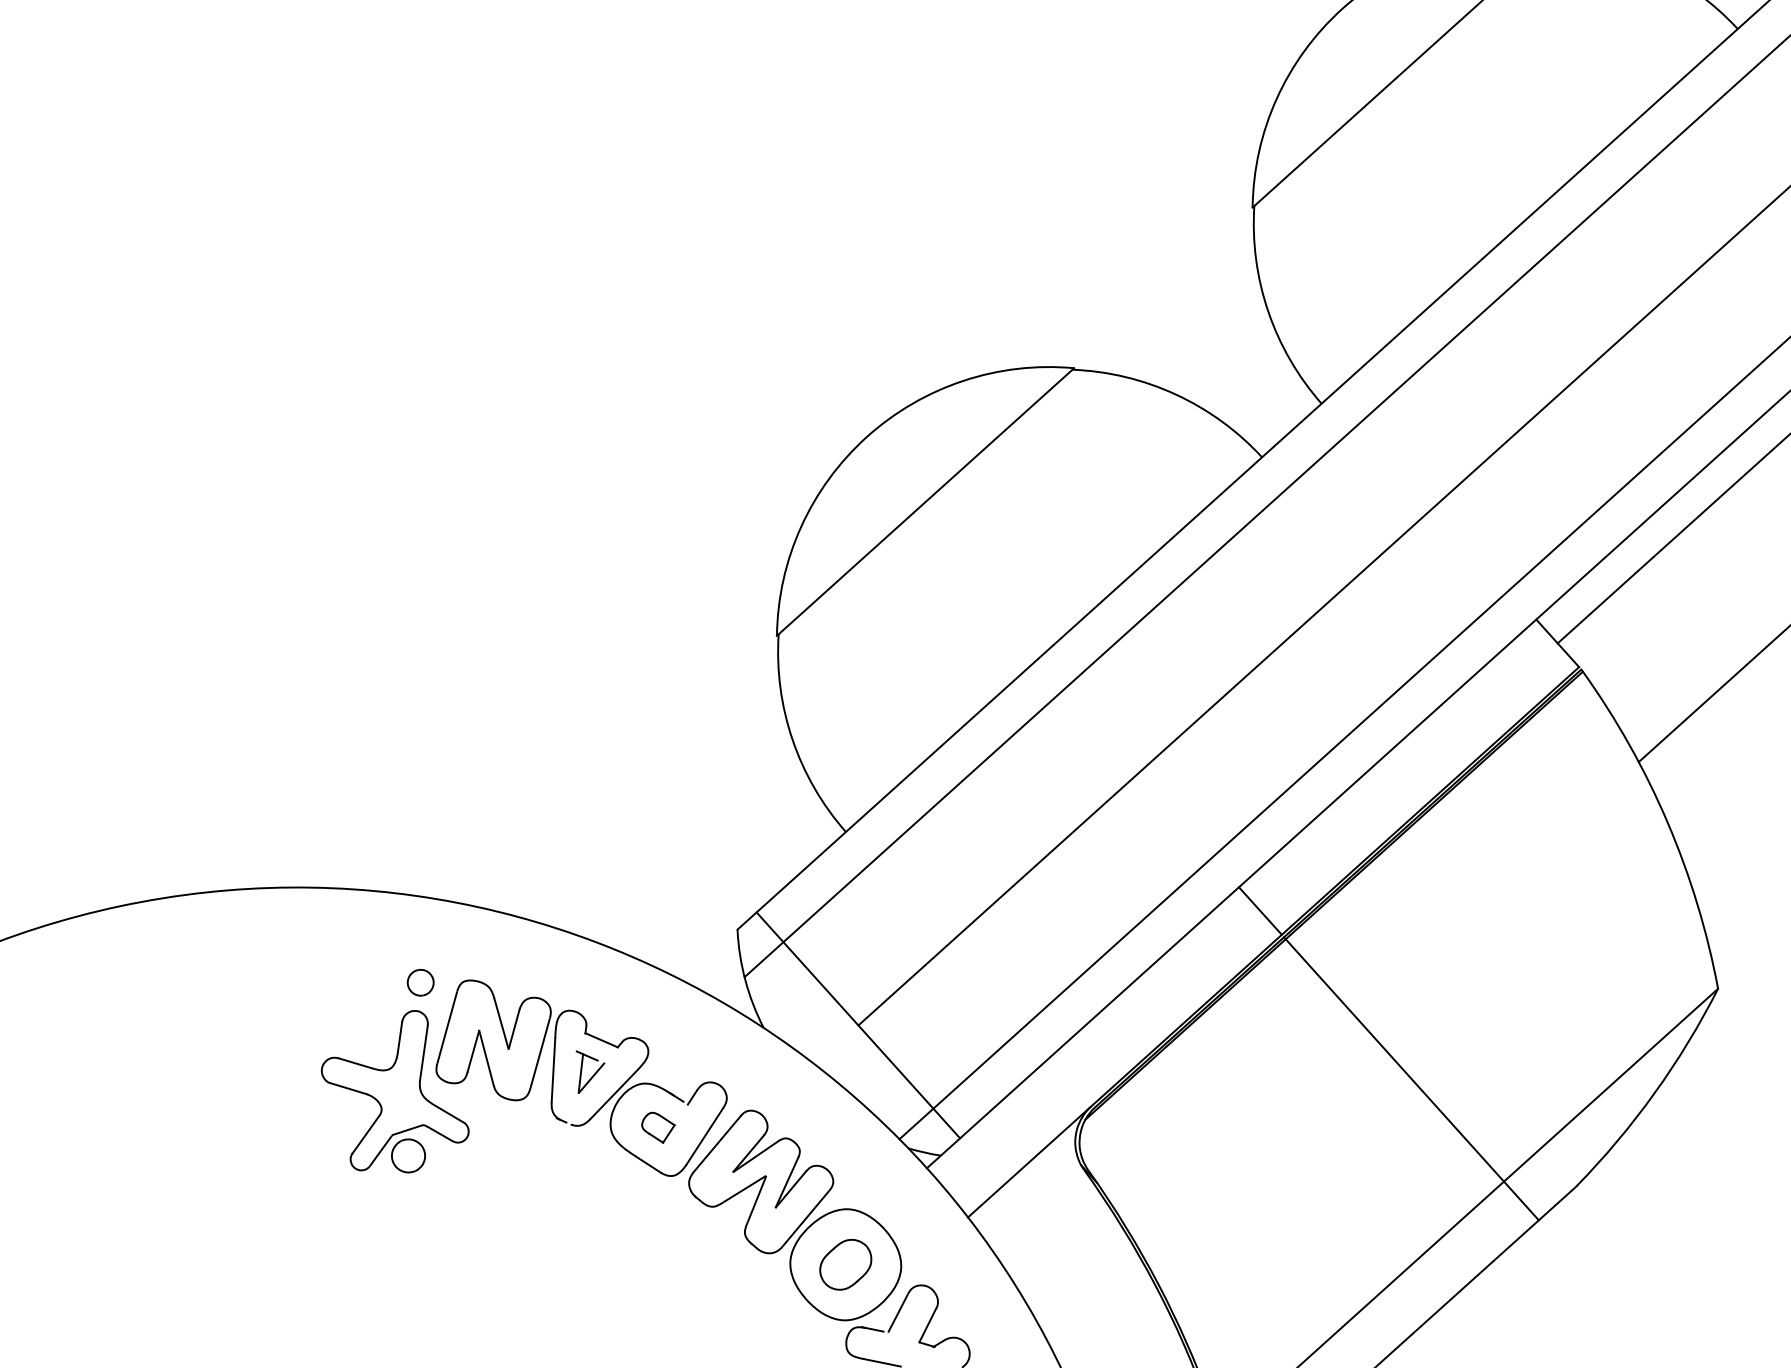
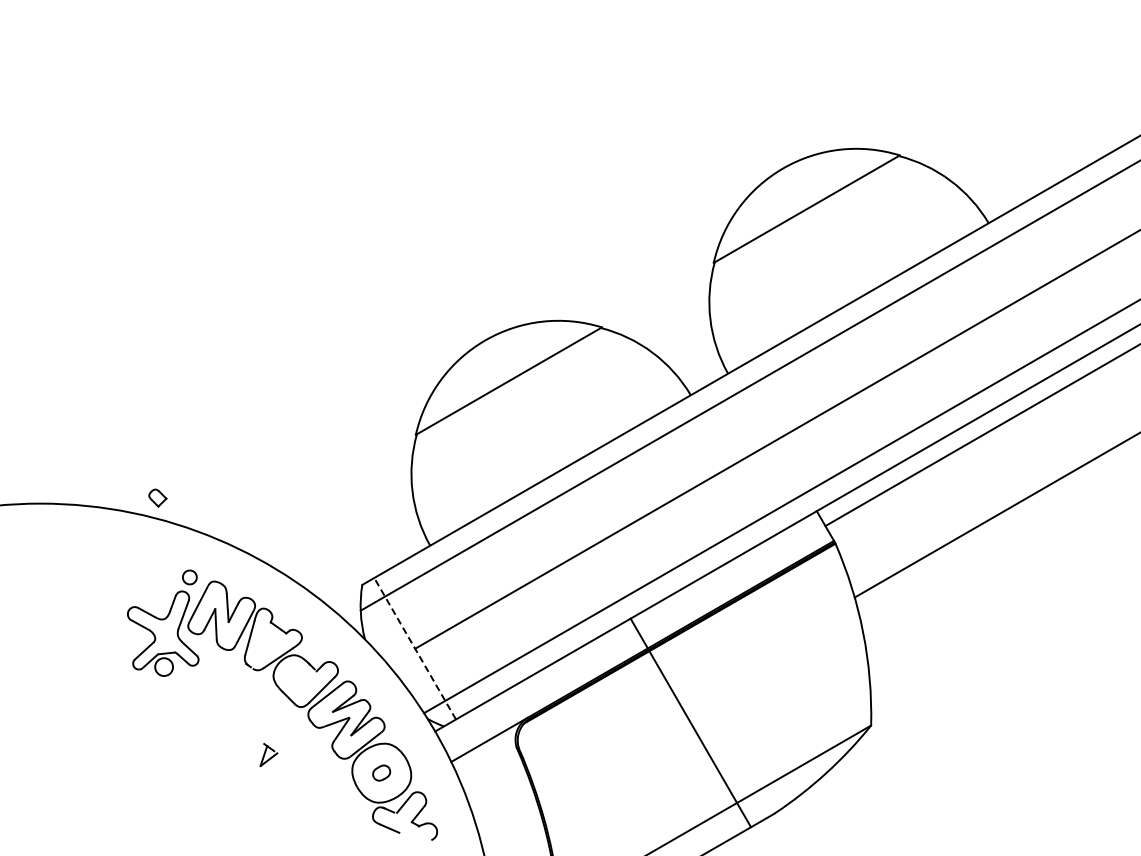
line: (858, 1024) -> (415, 648), solid -> dashed
part: (589, 1070) -> (268, 755), moved
part: (657, 1126) -> (157, 497), moved
part: (844, 1263) -> (381, 772), size x0.6

